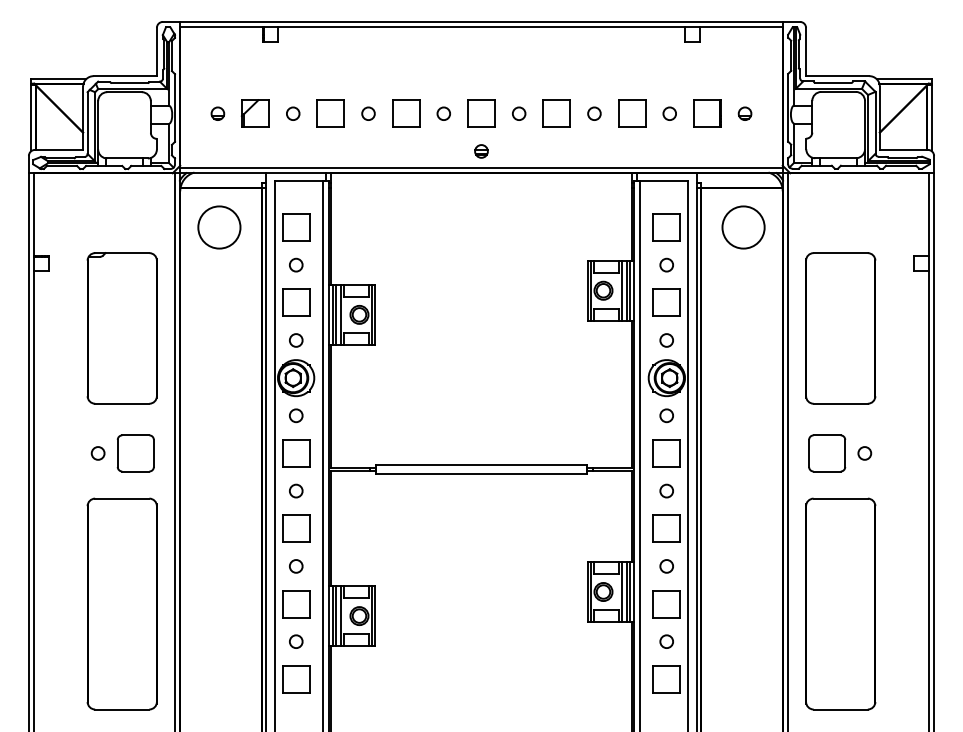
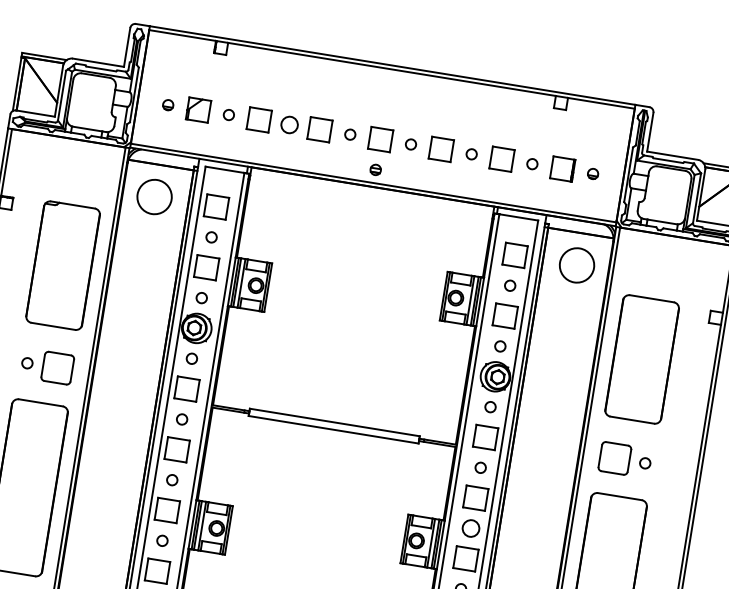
circle: (368, 113) -> (289, 124), size x1.6
circle: (666, 566) -> (470, 528), size x1.6

